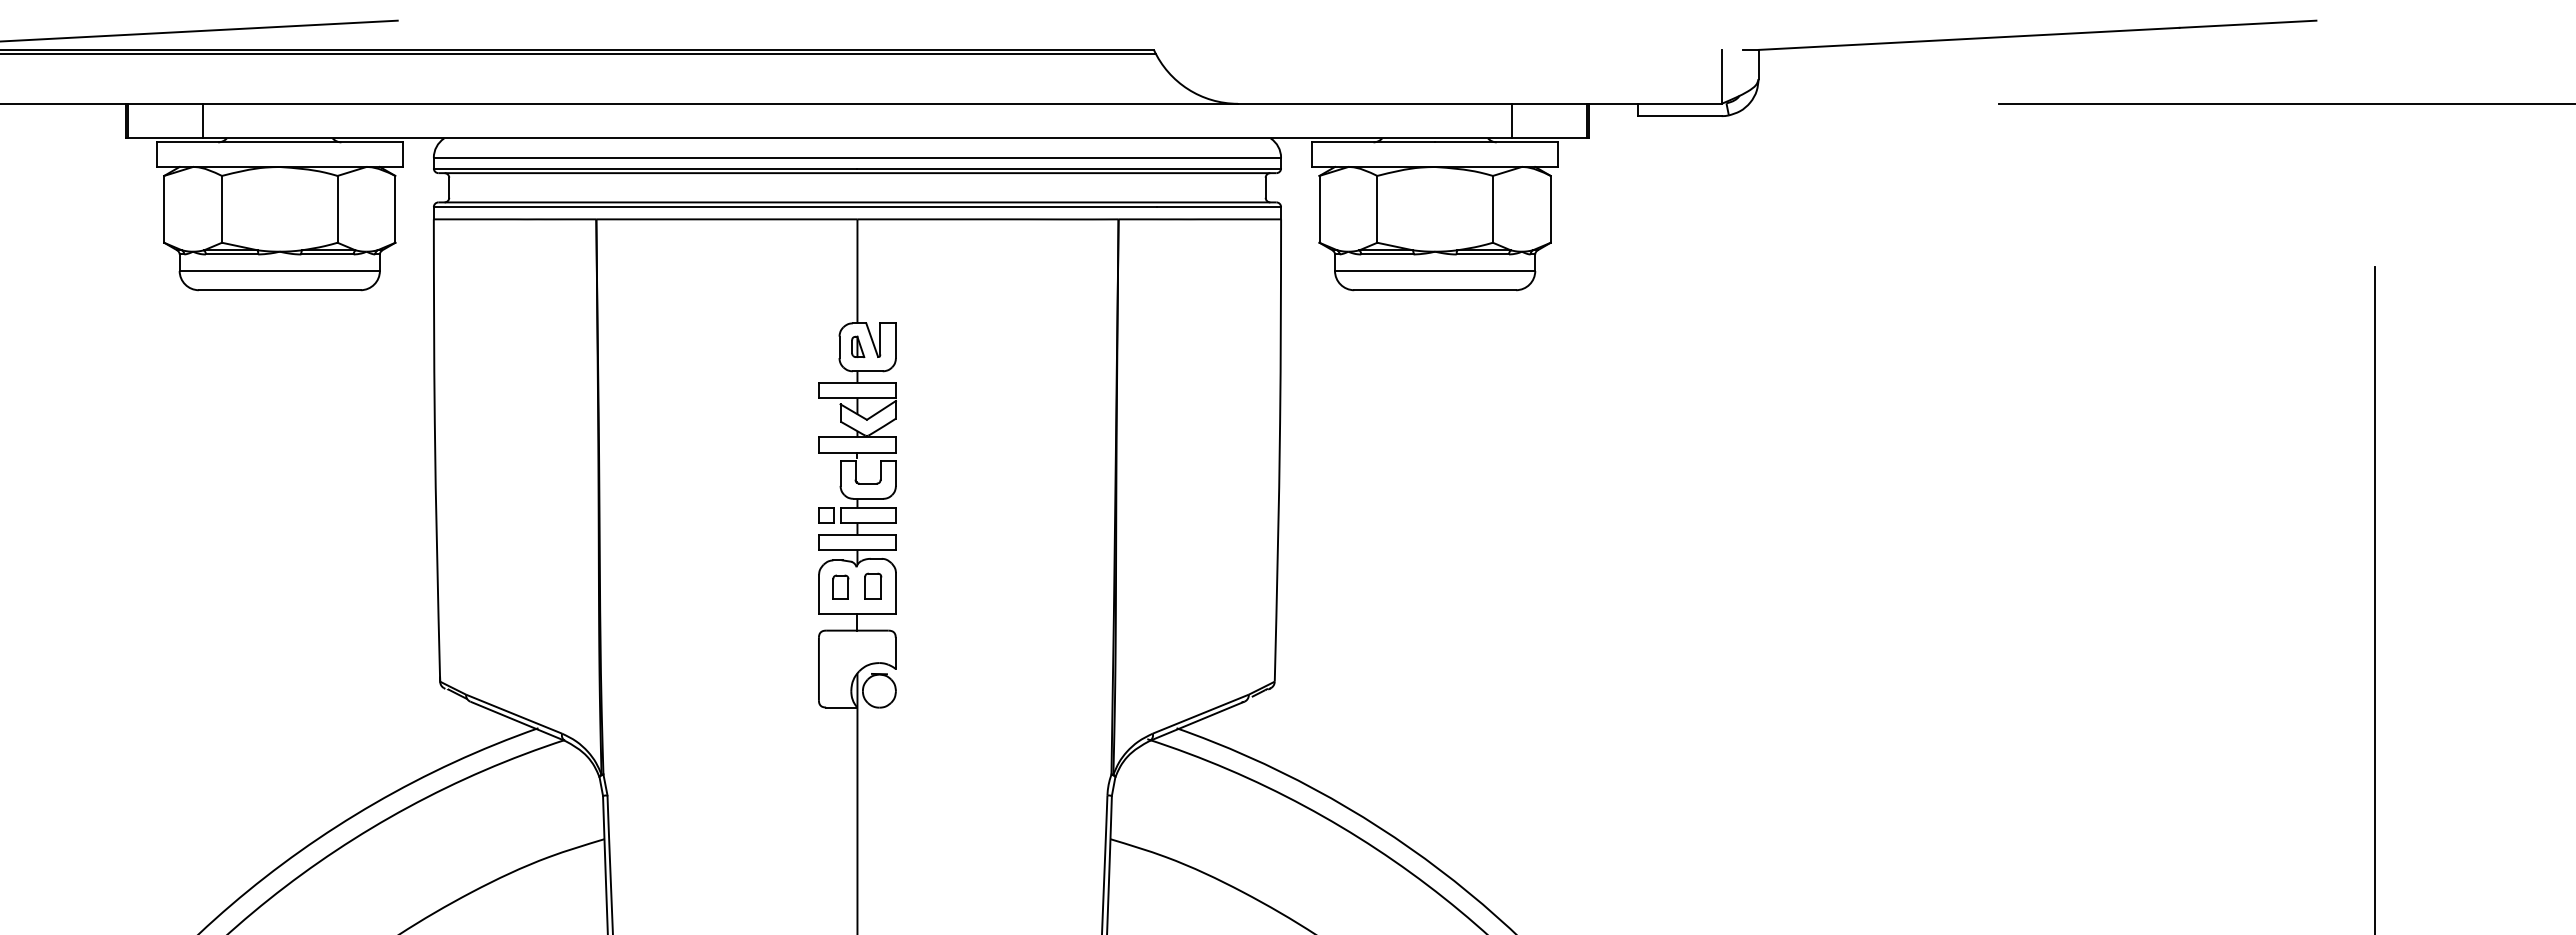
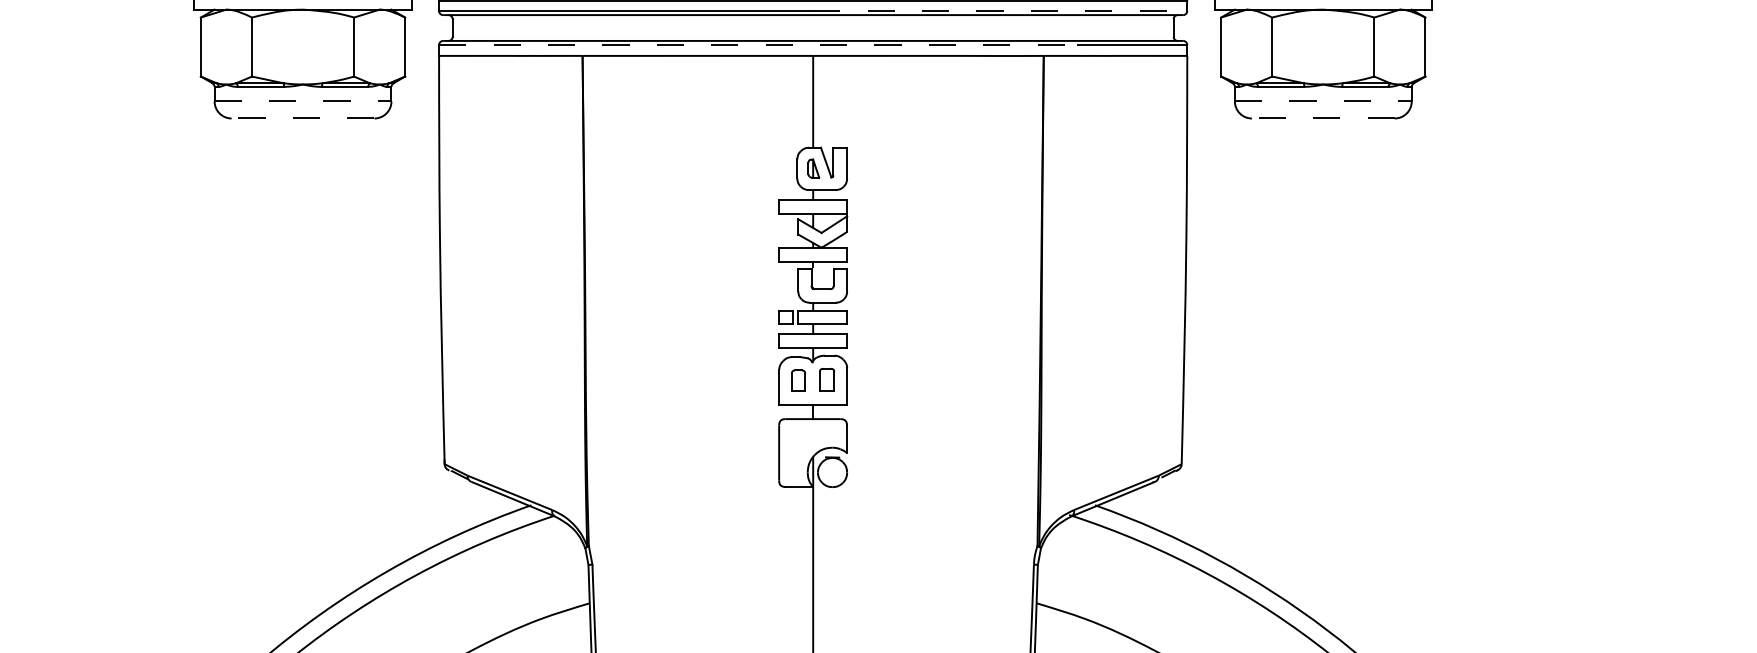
line: (1069, 168) -> (1000, 10), solid -> dashed
line: (795, 207) -> (758, 45), solid -> dashed
line: (280, 270) -> (303, 101), solid -> dashed
line: (1435, 270) -> (1323, 101), solid -> dashed
line: (279, 290) -> (302, 118), solid -> dashed
line: (1435, 290) -> (1323, 118), solid -> dashed

